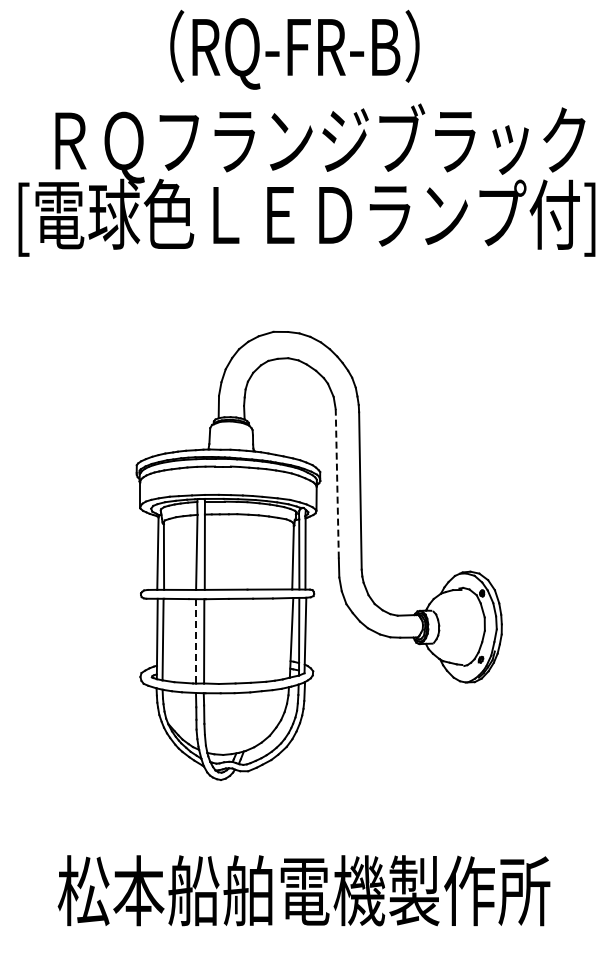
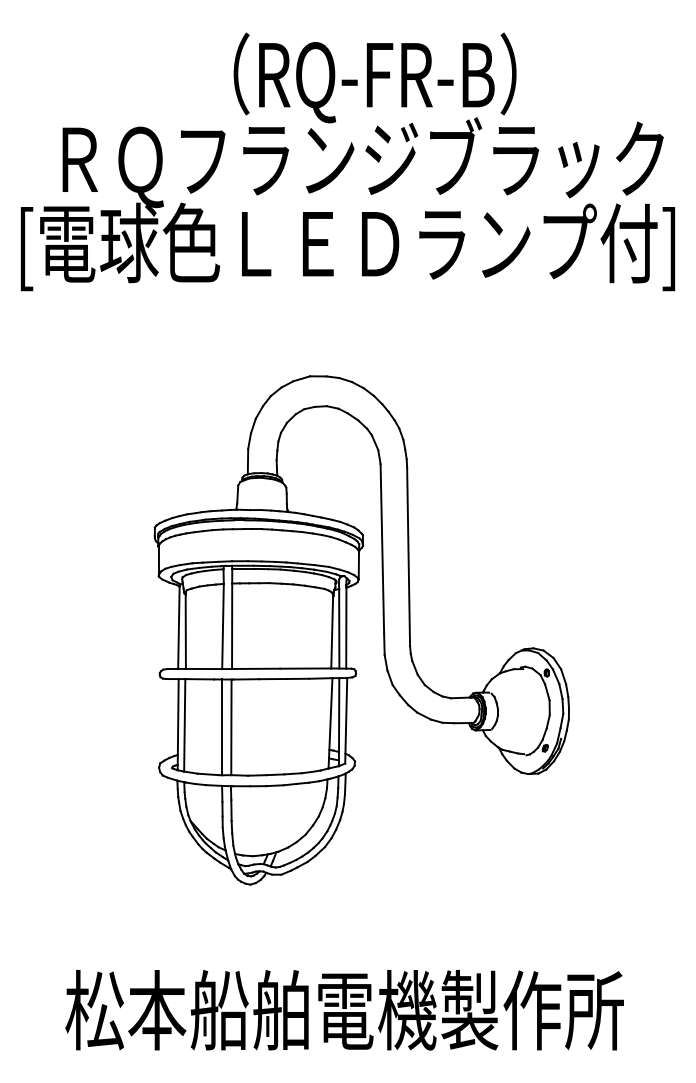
text: (294, 49) -> (374, 77), moved
line: (337, 483) -> (382, 548), dashed -> solid
line: (196, 641) -> (222, 727), dashed -> solid

